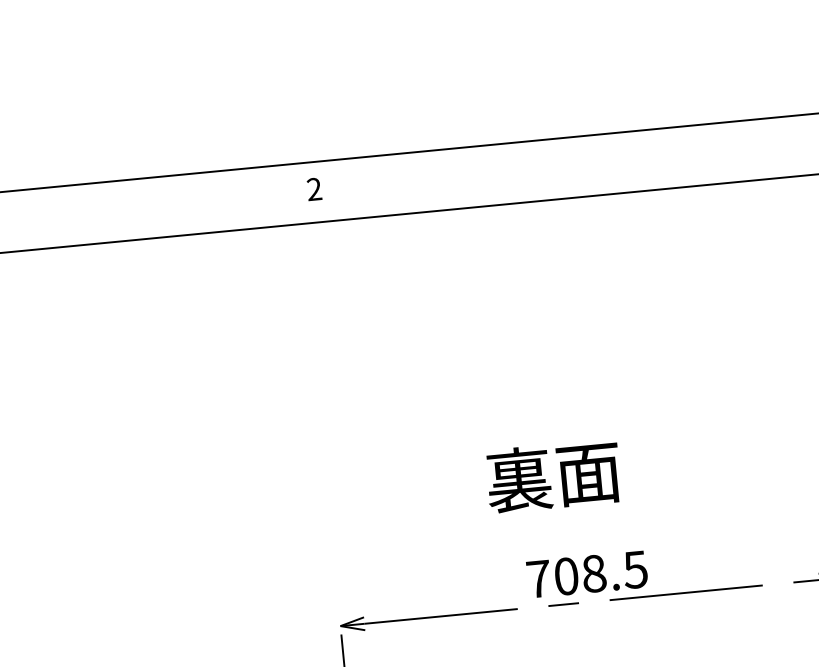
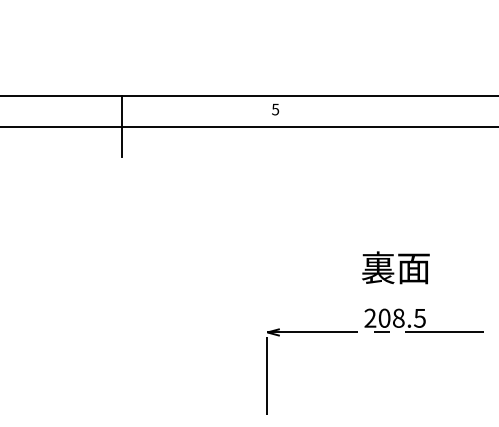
text: (314, 189) -> (275, 109), 2 -> 5
line: (18, 251) -> (122, 126), added
text: (552, 475) -> (395, 267), moved
text: (538, 577) -> (370, 317), 708.5 -> 208.5

